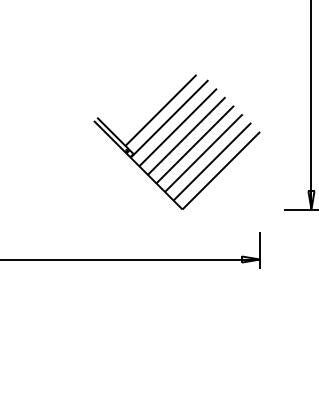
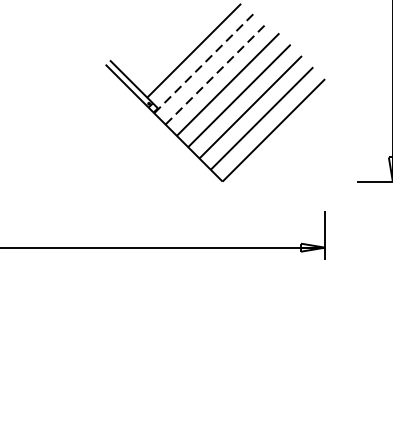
line: (169, 118) -> (205, 61), solid -> dashed
line: (178, 127) -> (217, 73), solid -> dashed

